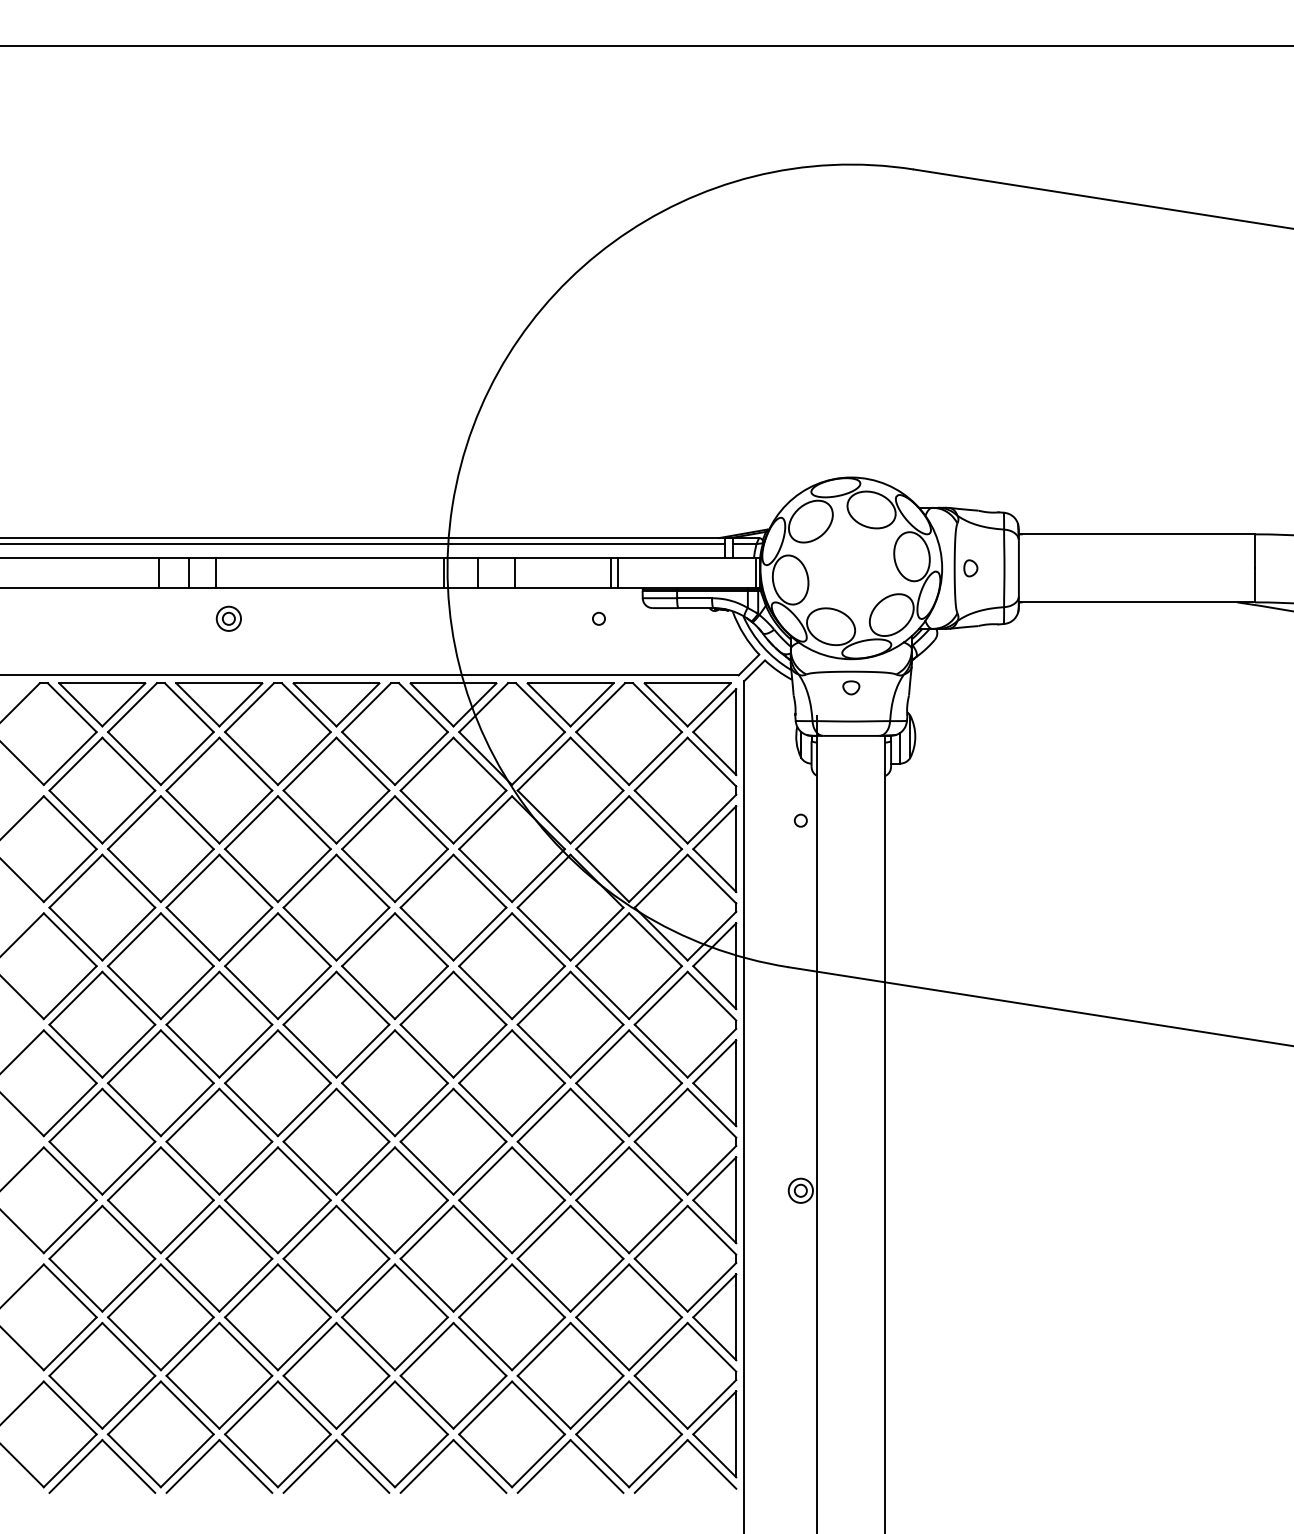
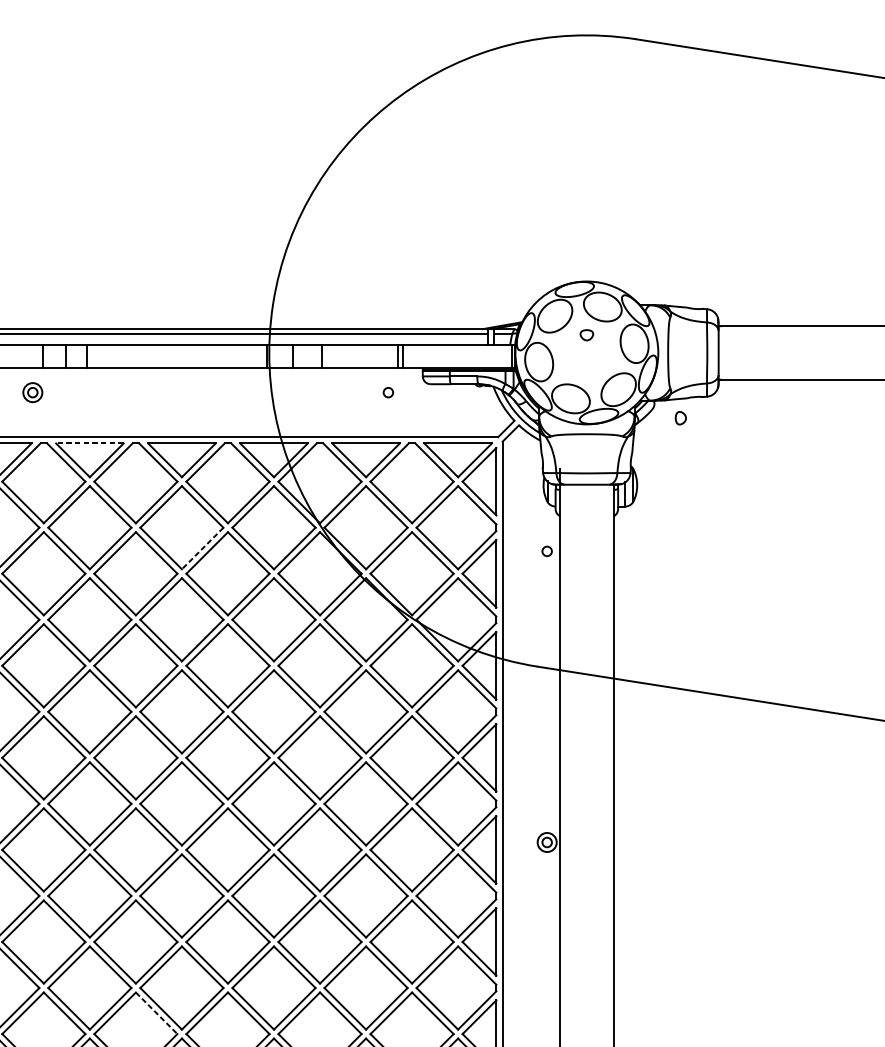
part: (970, 568) -> (680, 418), moved
part: (228, 618) -> (32, 392), moved
line: (219, 683) -> (89, 443), solid -> dashed
part: (851, 687) -> (587, 334), moved
line: (362, 817) -> (202, 548), solid -> dashed
line: (304, 1408) -> (156, 1013), solid -> dashed

